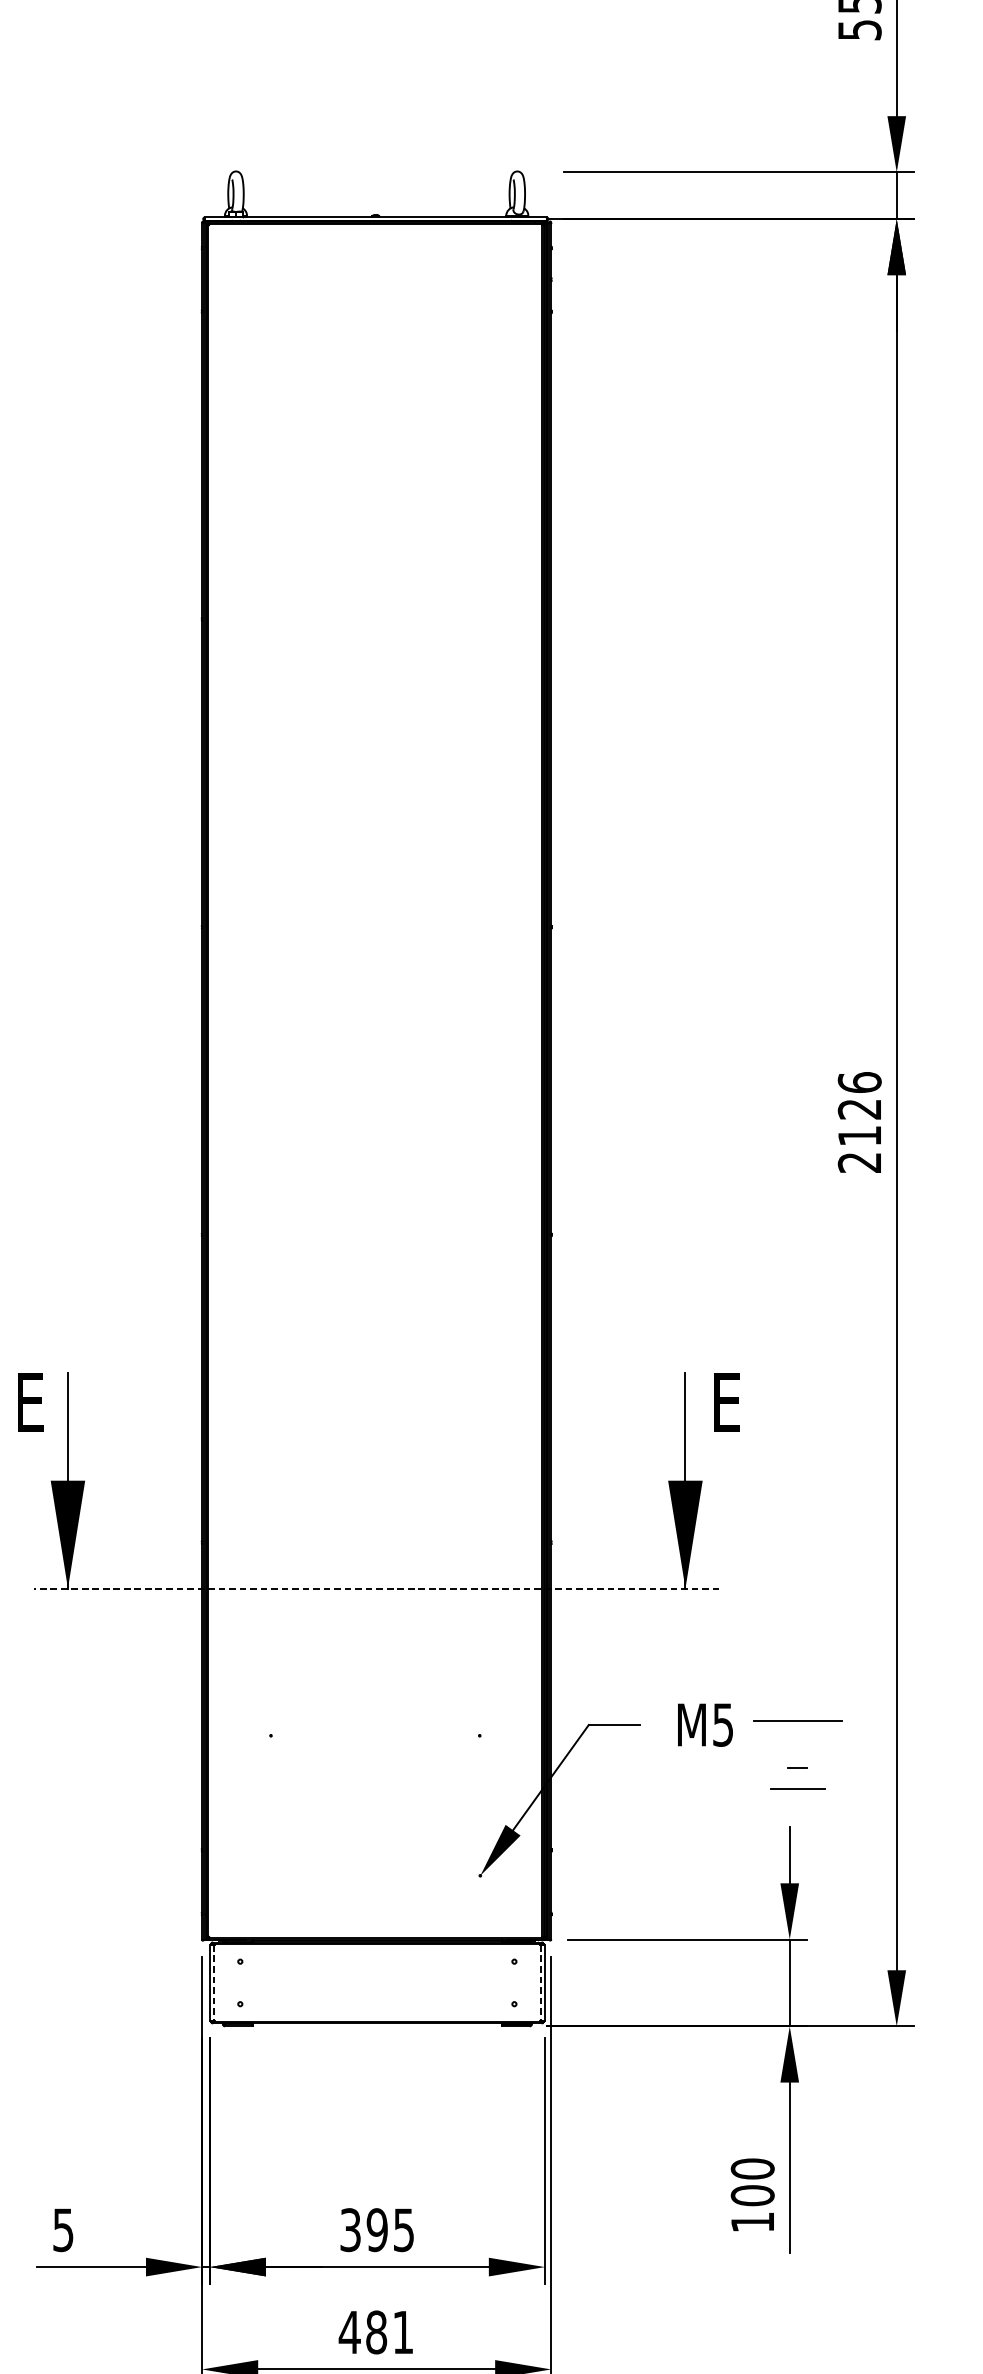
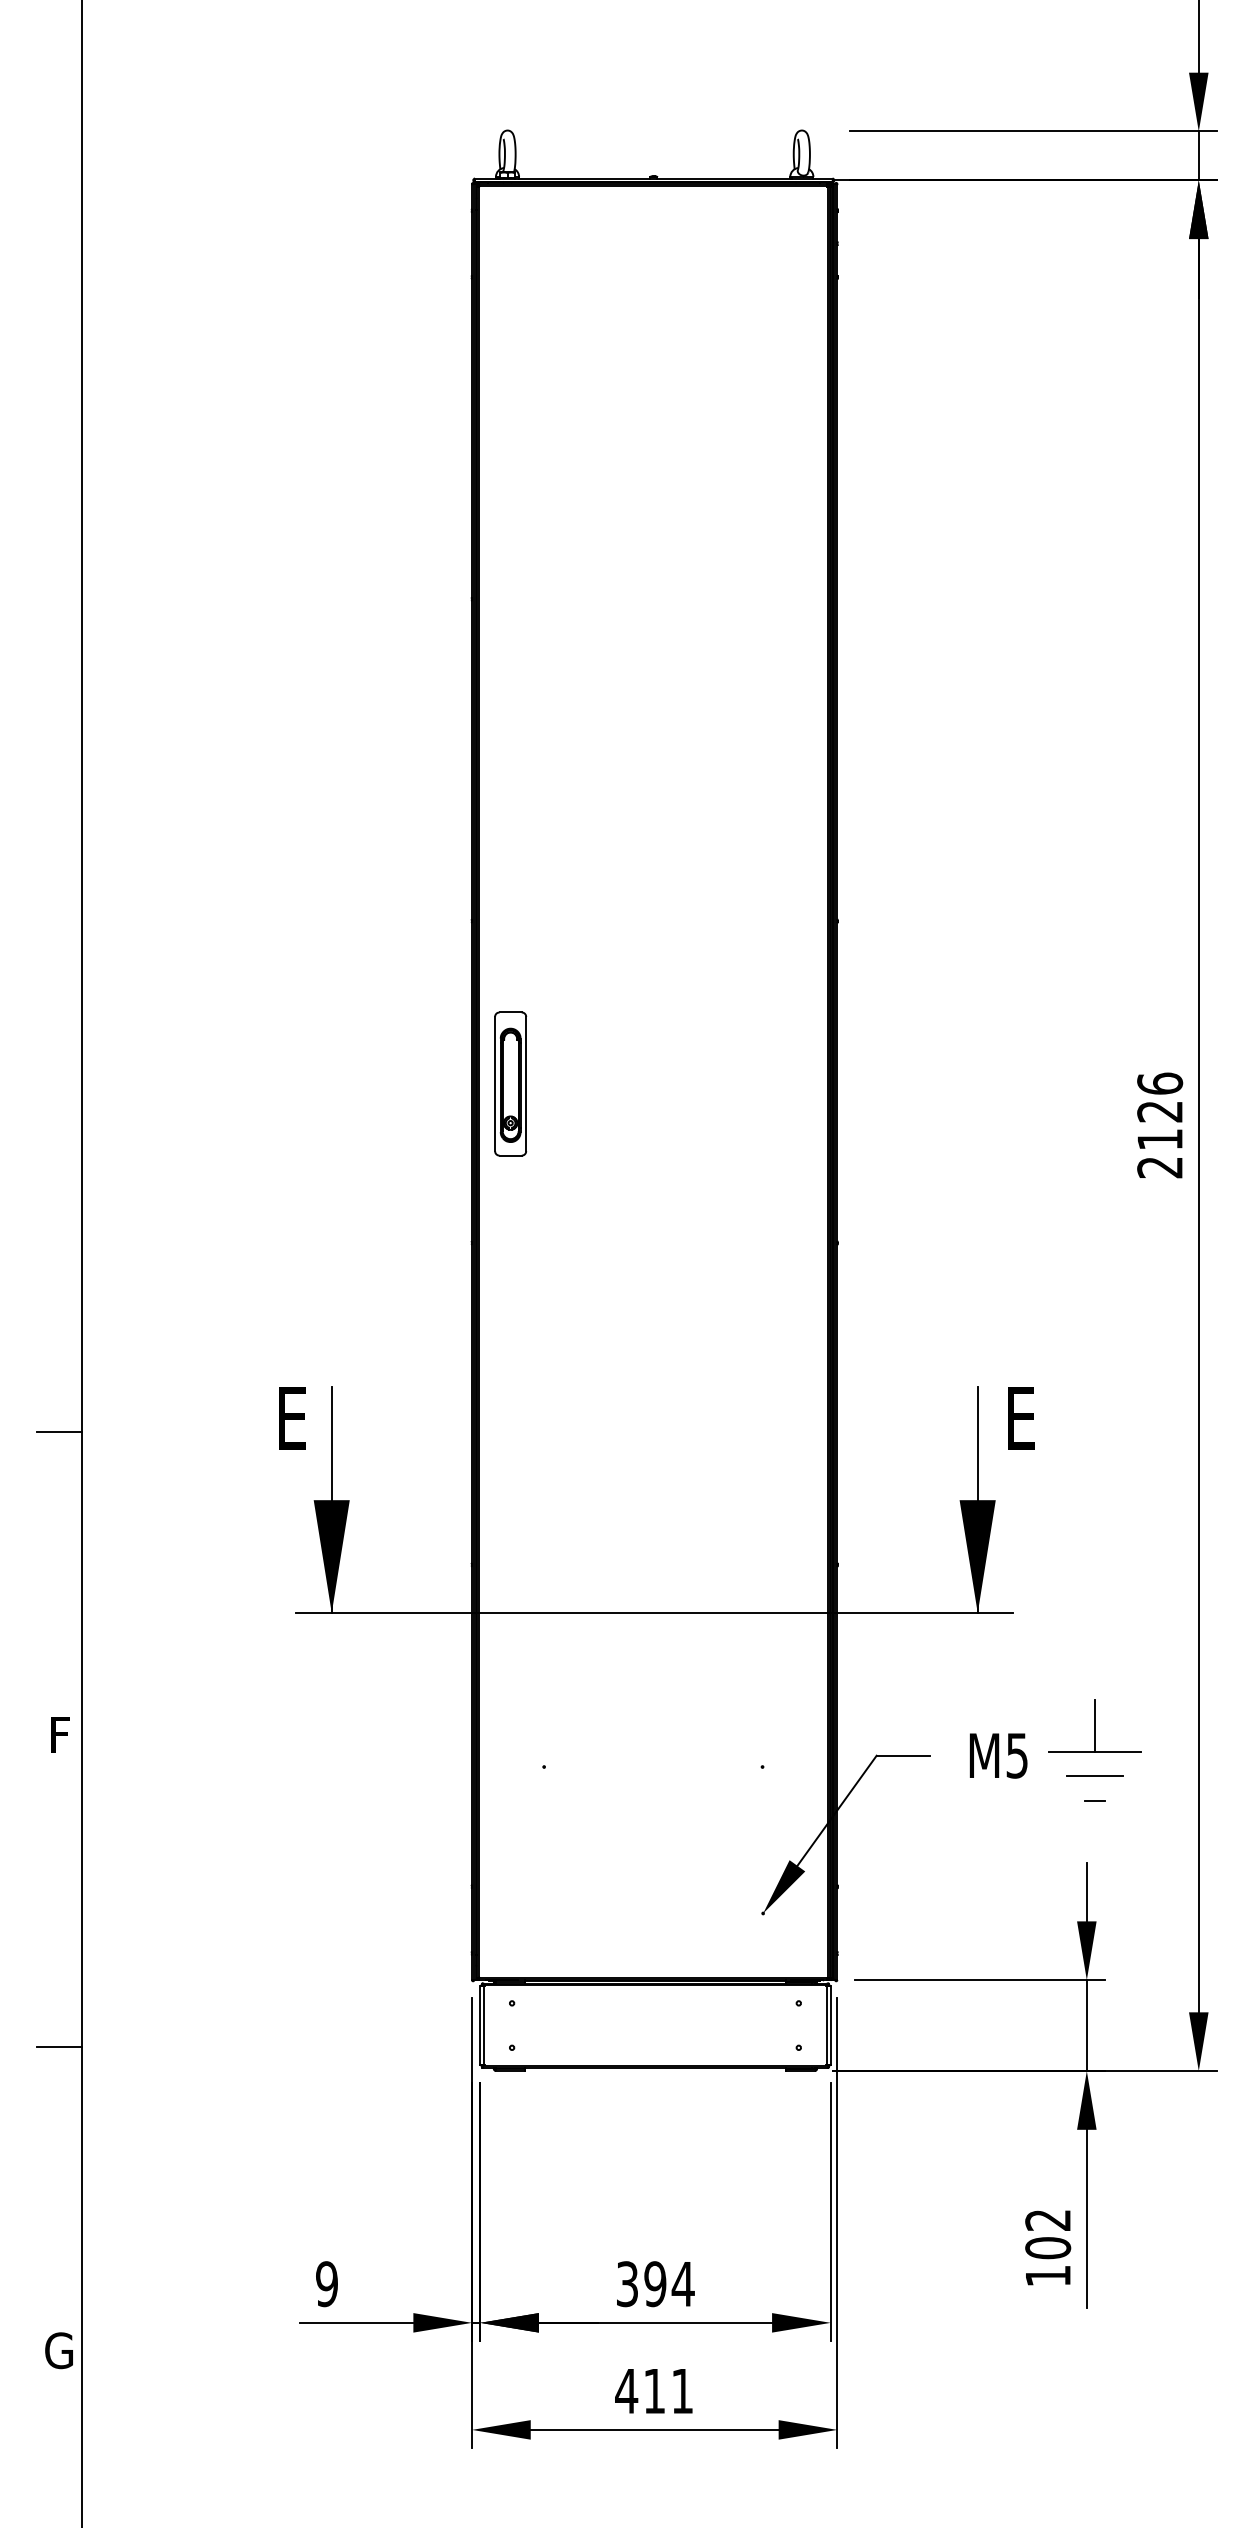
part: (238, 1082) -> (510, 1083), added
line: (376, 1589) -> (654, 1613), dashed -> solid
line: (798, 1696) -> (1095, 1725), added
line: (797, 1787) -> (1094, 1775), moved
line: (213, 1982) -> (484, 2025), dashed -> solid
line: (540, 1982) -> (826, 2025), dashed -> solid
text: (753, 2169) -> (1048, 2220), 100 -> 102
text: (62, 2229) -> (326, 2283), 5 -> 9
text: (403, 2230) -> (682, 2284), 395 -> 394
text: (376, 2332) -> (654, 2391), 481 -> 411

